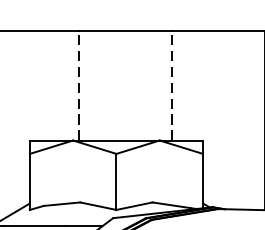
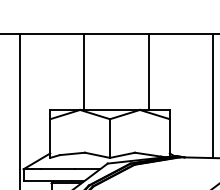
line: (79, 84) -> (84, 71), dashed -> solid
line: (172, 84) -> (148, 71), dashed -> solid

